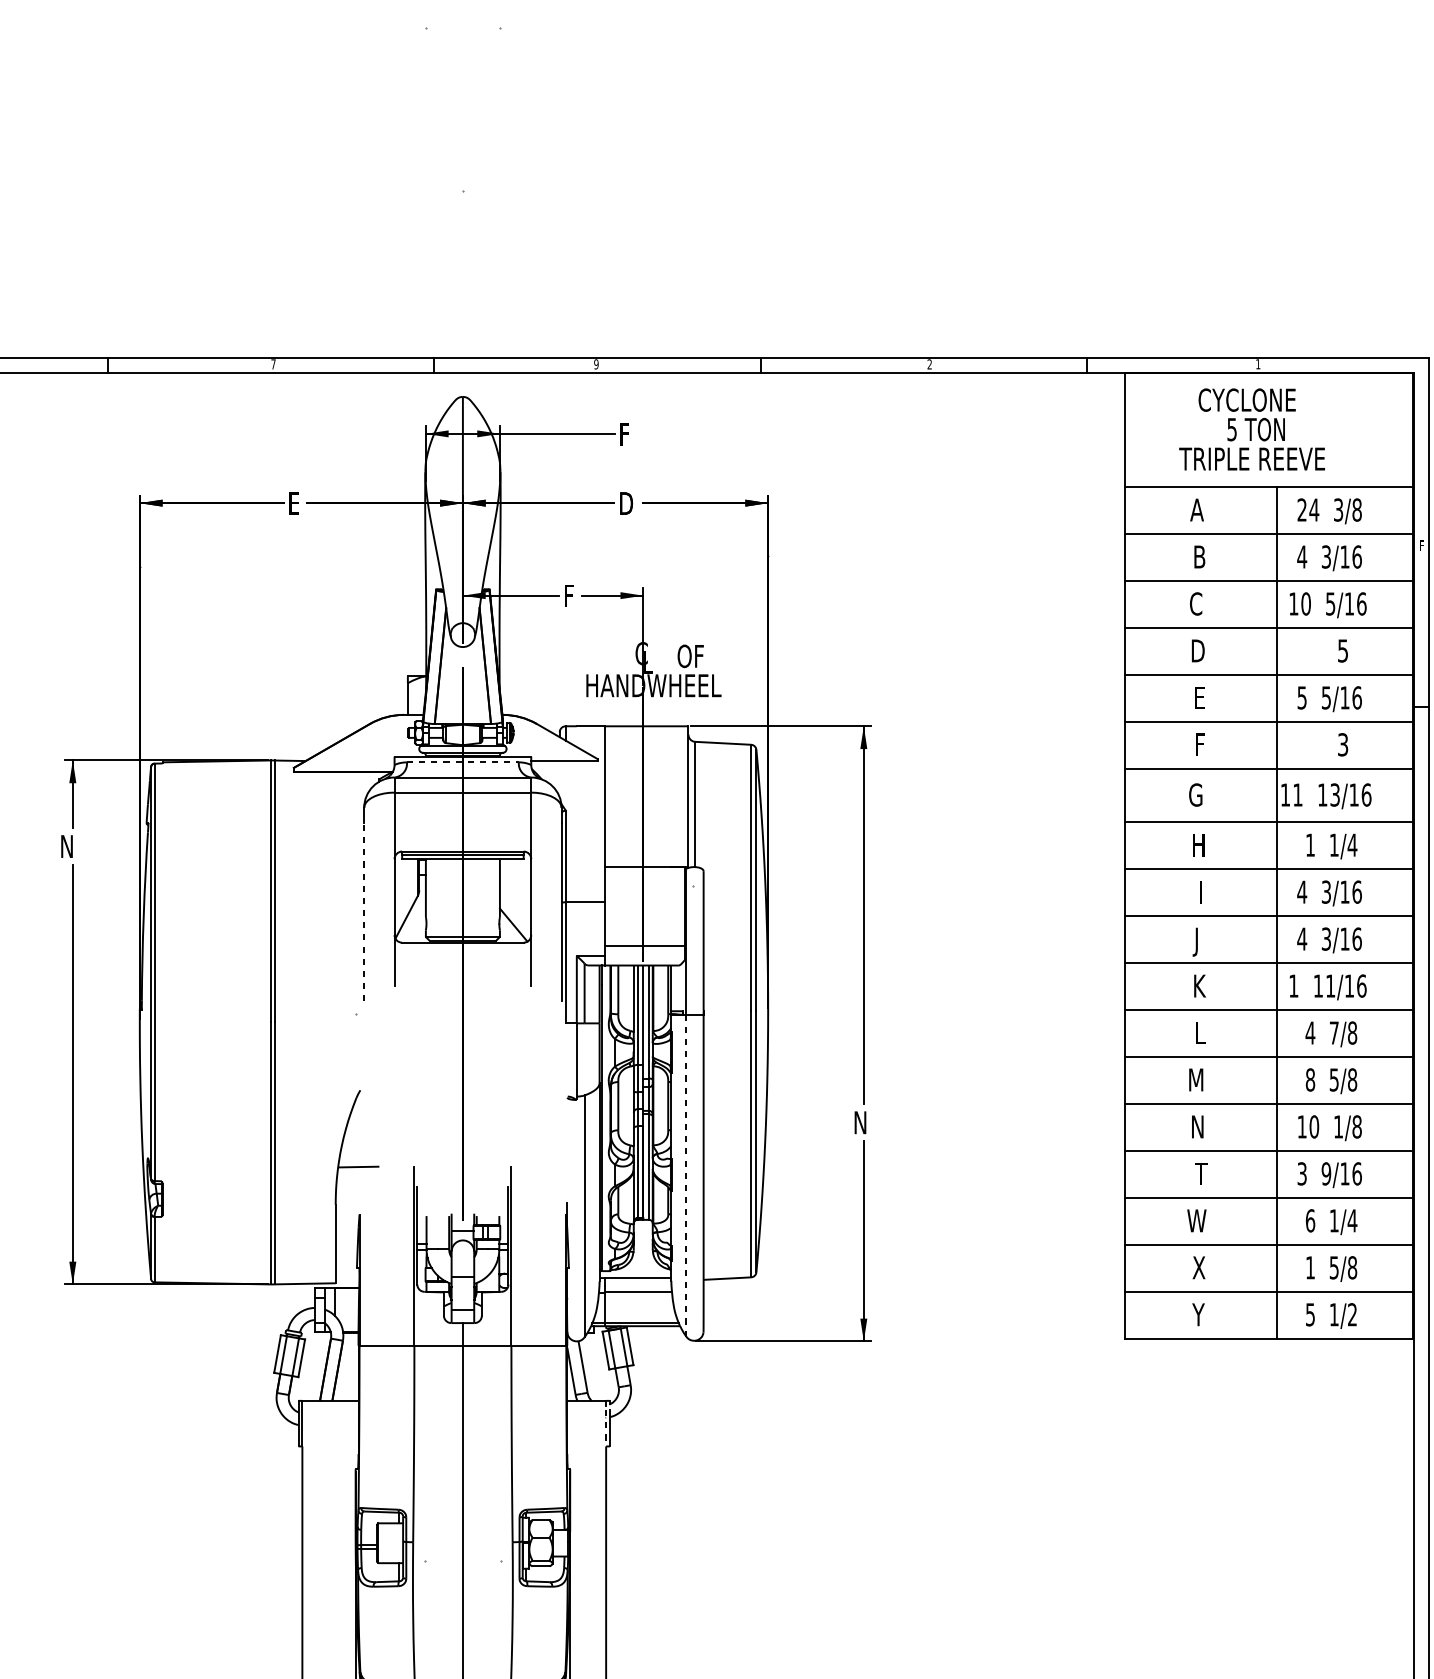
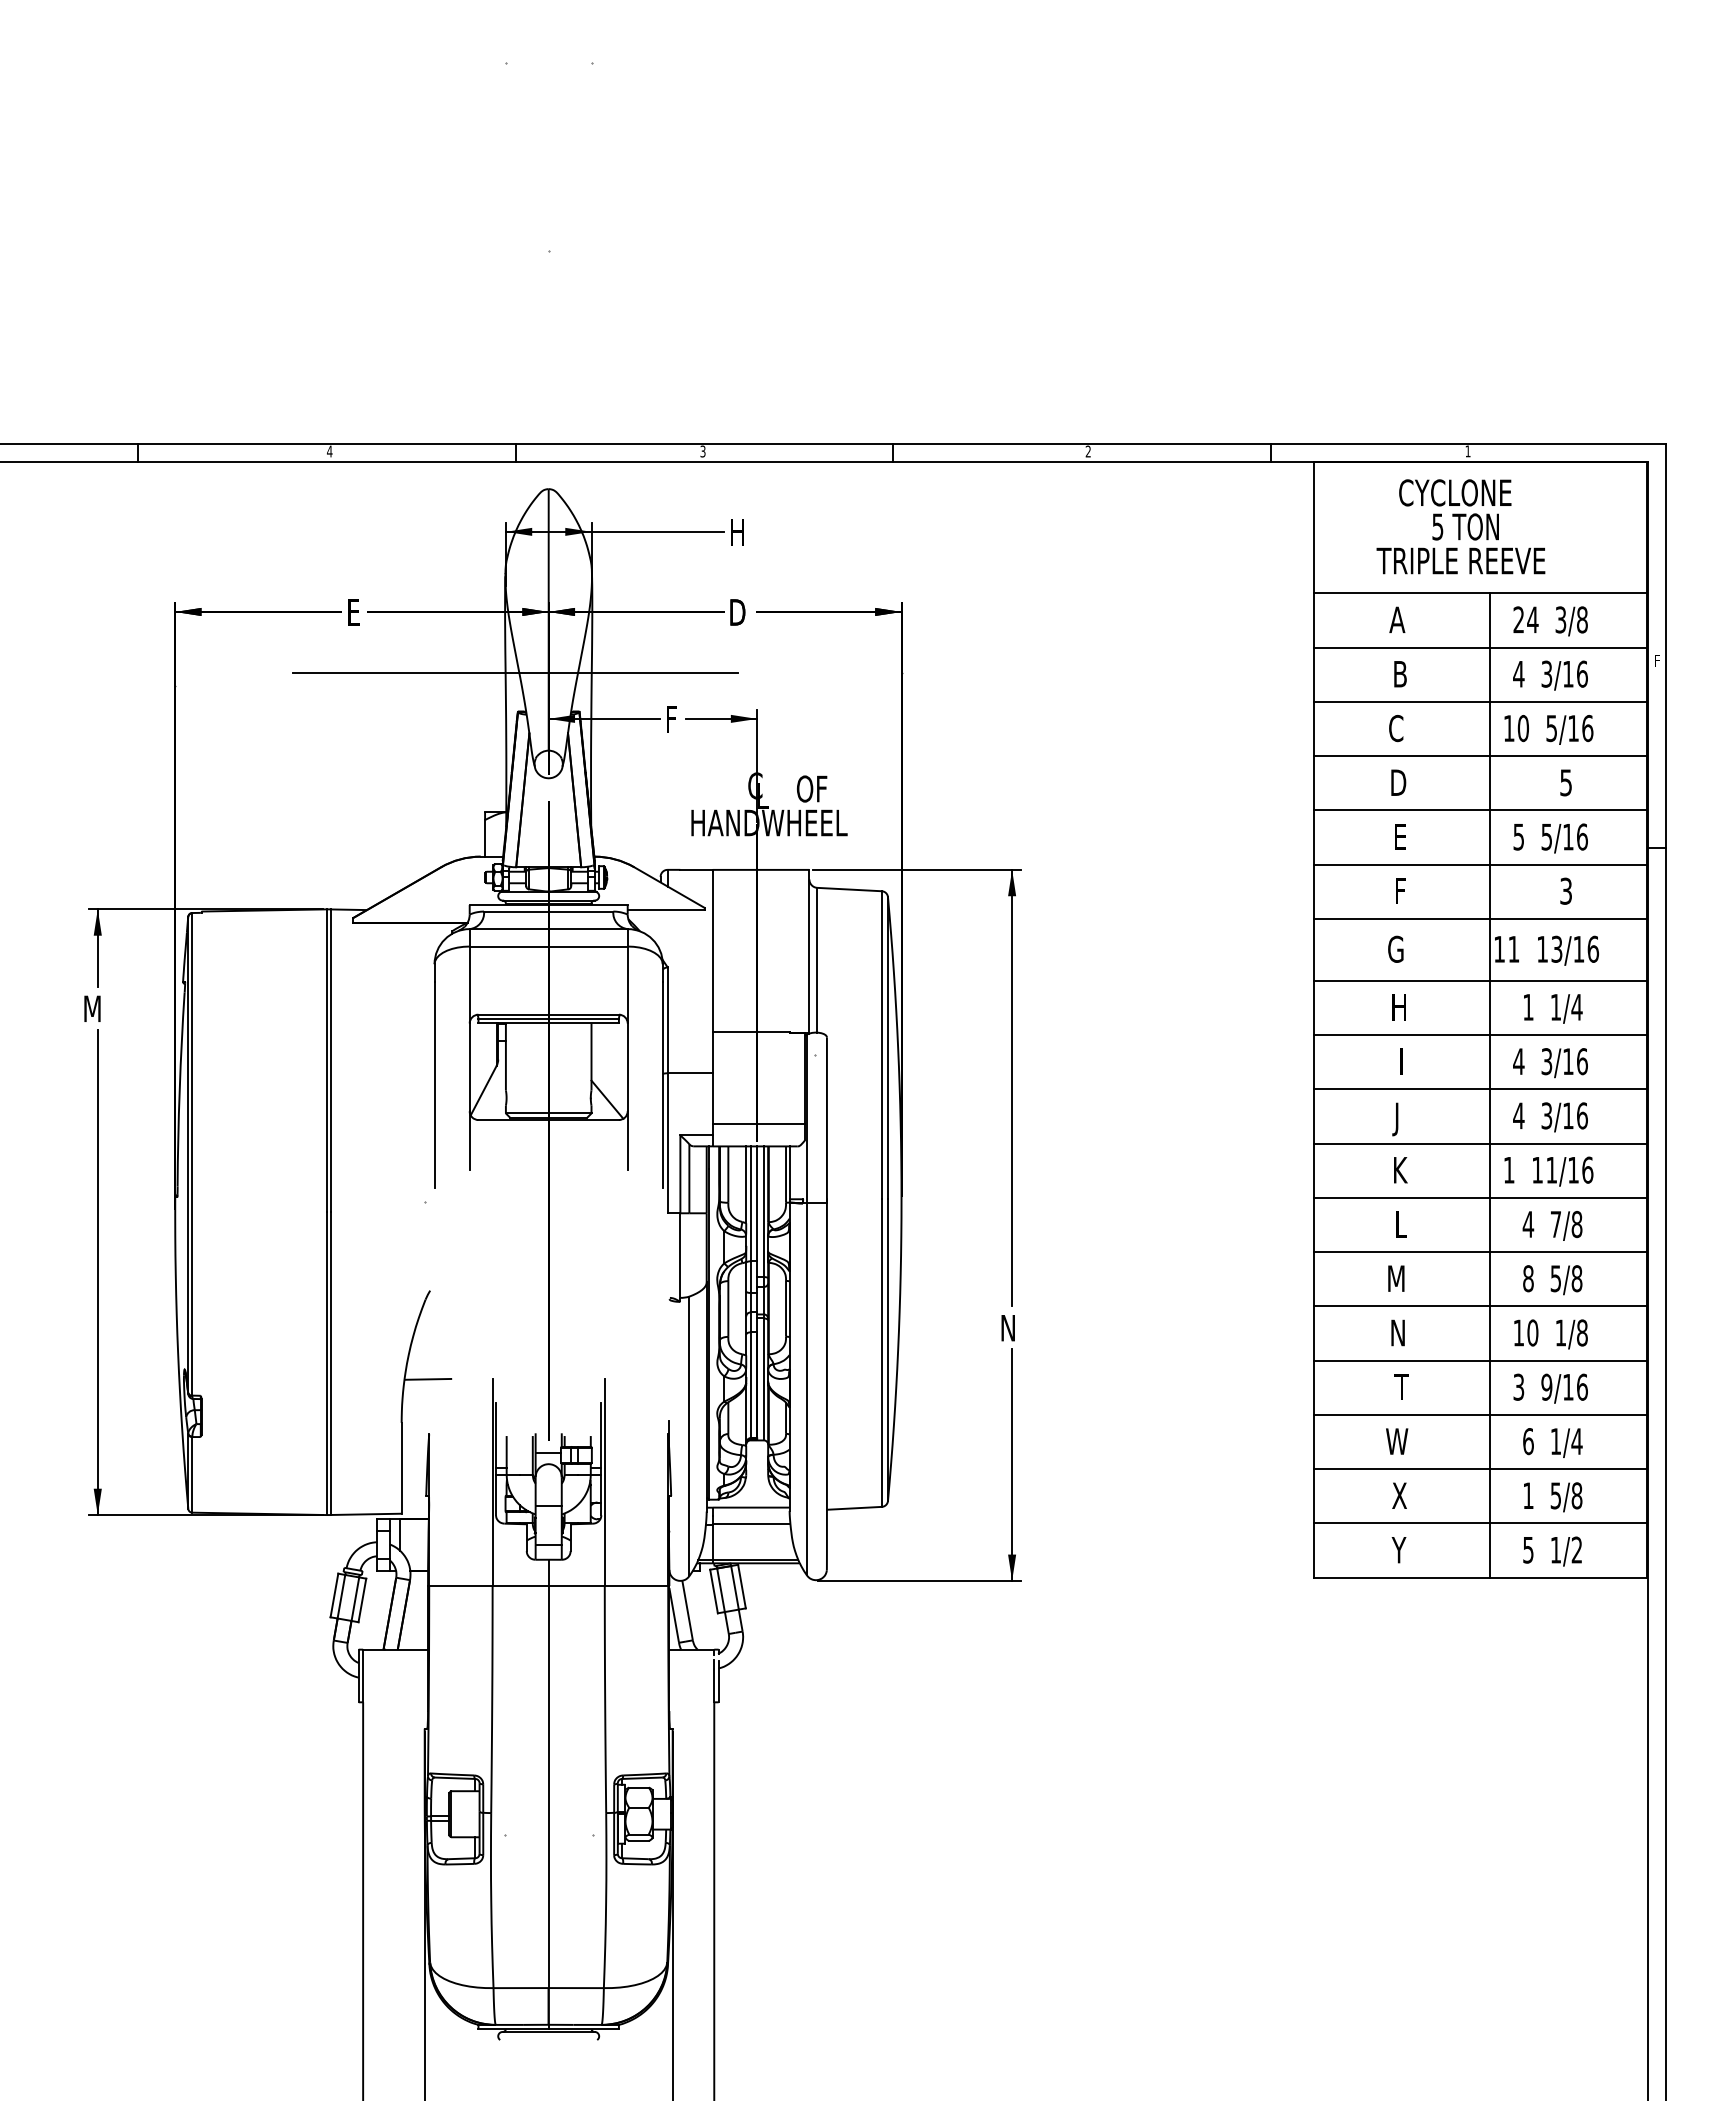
text: (273, 364) -> (329, 451), 7 -> 4
text: (595, 364) -> (702, 451), 9 -> 3
text: (627, 434) -> (738, 532), F -> H
line: (434, 555) -> (515, 672), added
line: (462, 762) -> (548, 911), dashed -> solid
text: (69, 846) -> (93, 1008), N -> M
line: (364, 911) -> (434, 1084), dashed -> solid
line: (686, 1174) -> (807, 1388), dashed -> solid
line: (606, 1428) -> (714, 1681), dashed -> solid

